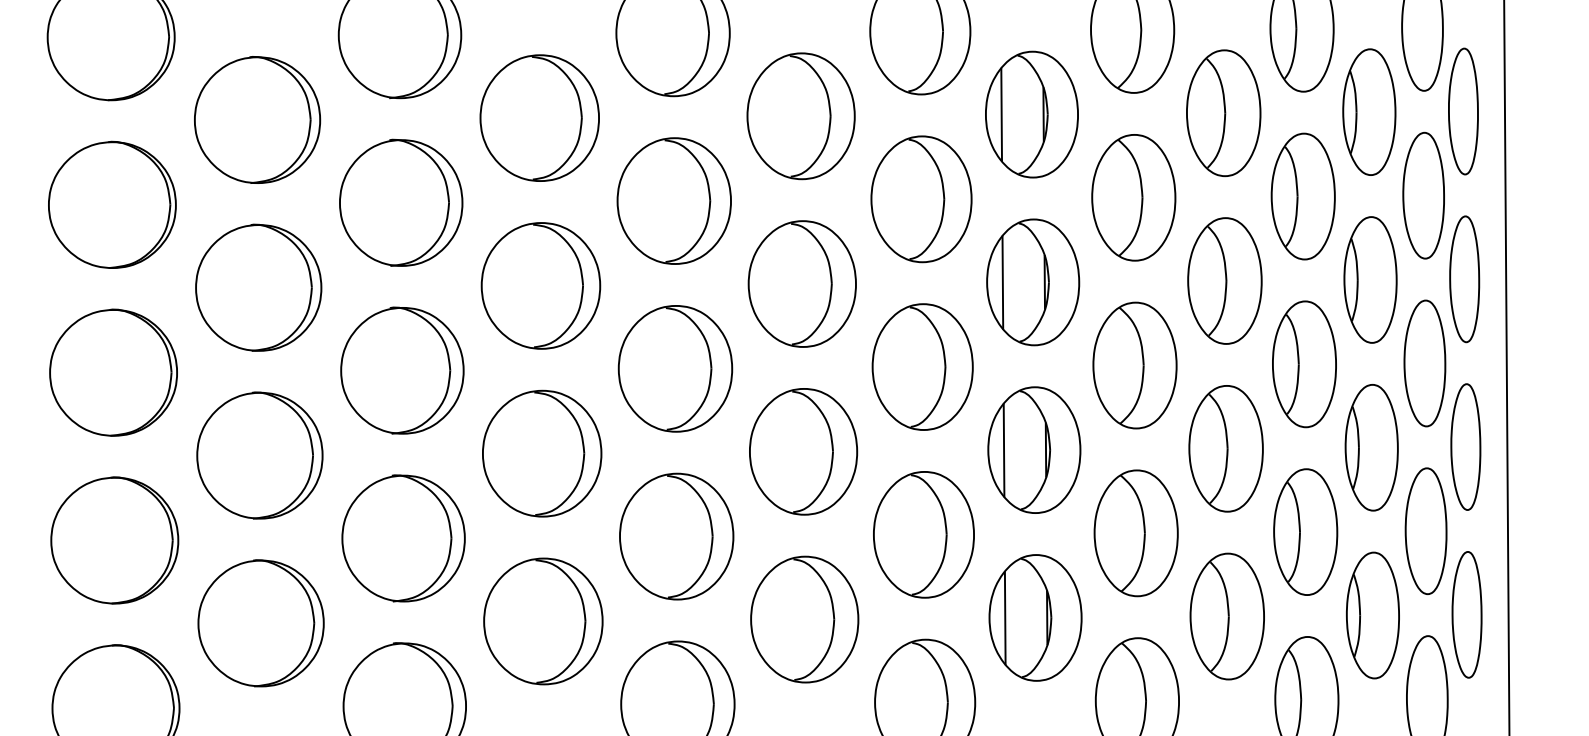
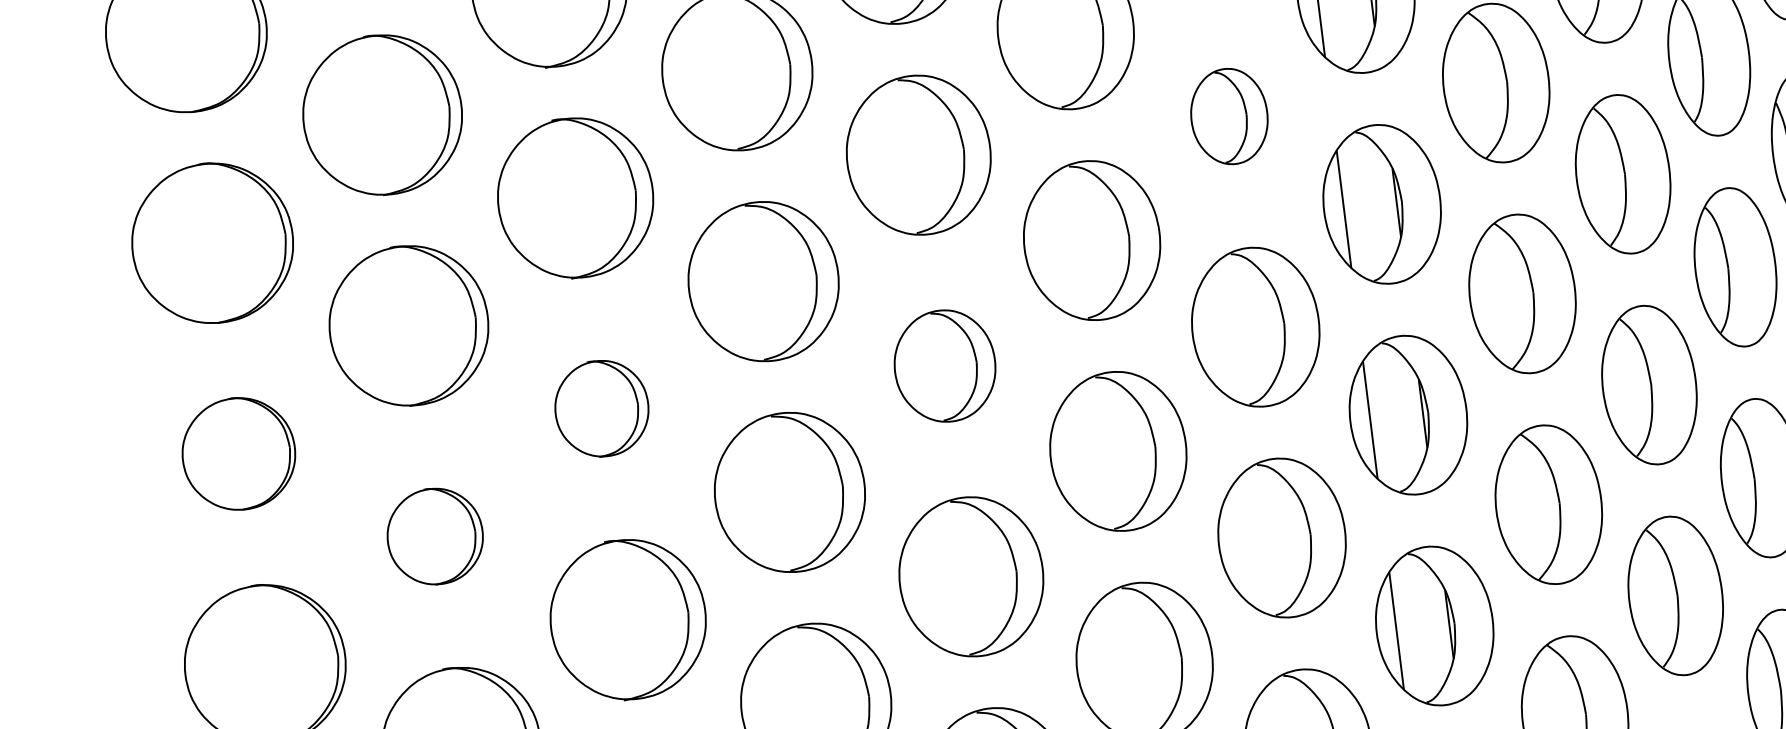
part: (921, 199) -> (1229, 116), size x0.6
part: (675, 368) -> (945, 365), size x0.7
part: (402, 370) -> (601, 408), size x0.6
part: (113, 372) -> (238, 453), size x0.7
part: (259, 455) -> (434, 536), size x0.6

